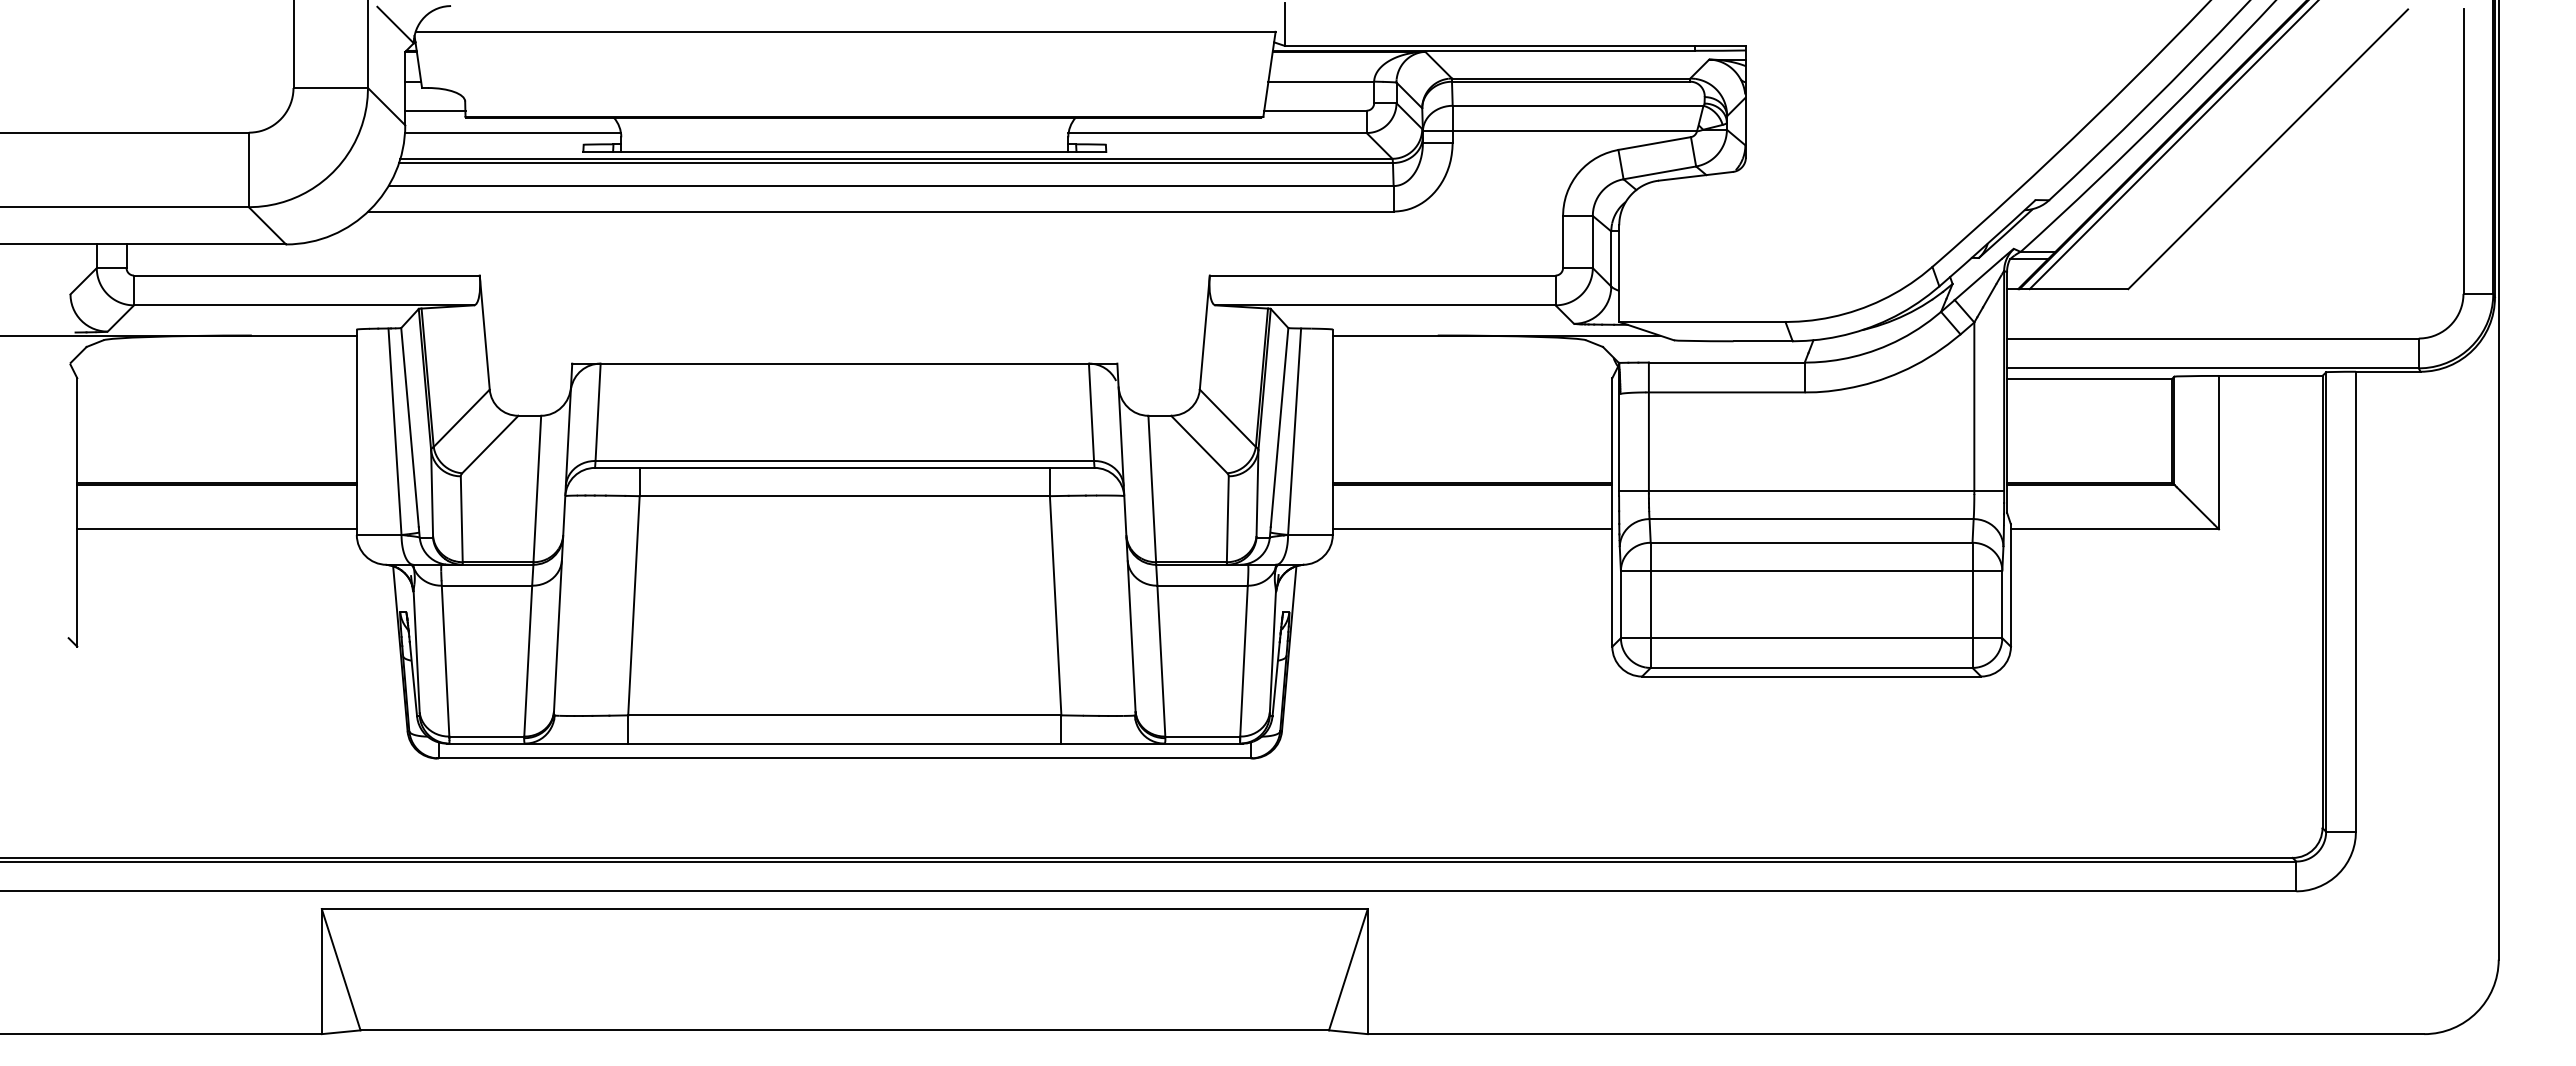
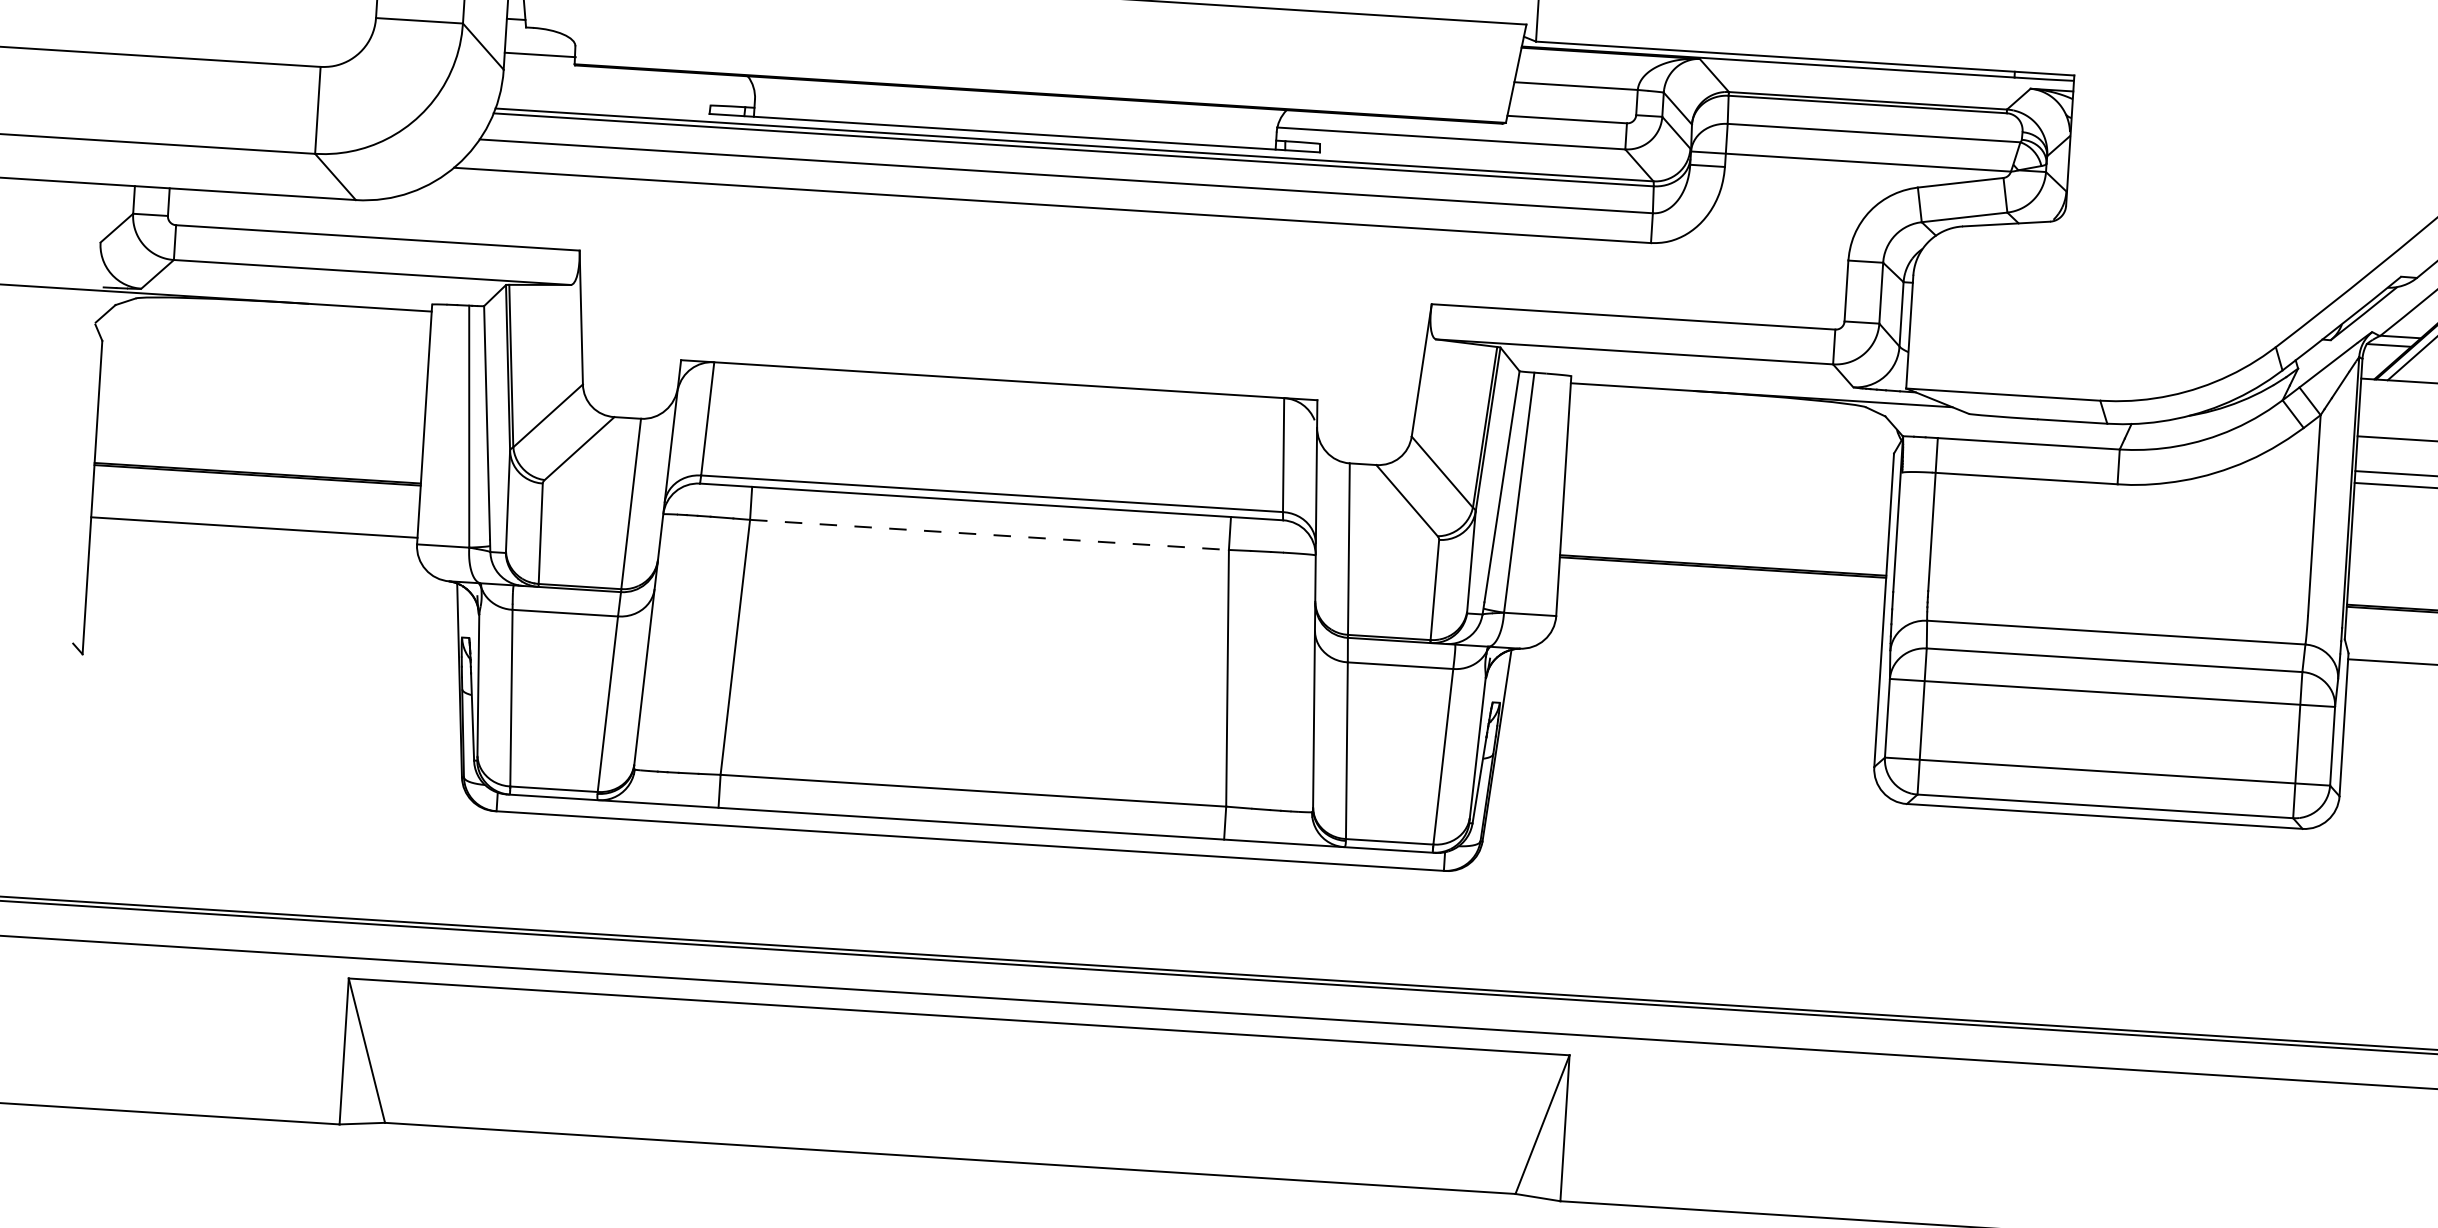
line: (512, 133) -> (628, 87), removed
line: (1811, 491) -> (2118, 600), removed
line: (845, 496) -> (990, 535), solid -> dashed
line: (1472, 529) -> (1719, 619), removed

